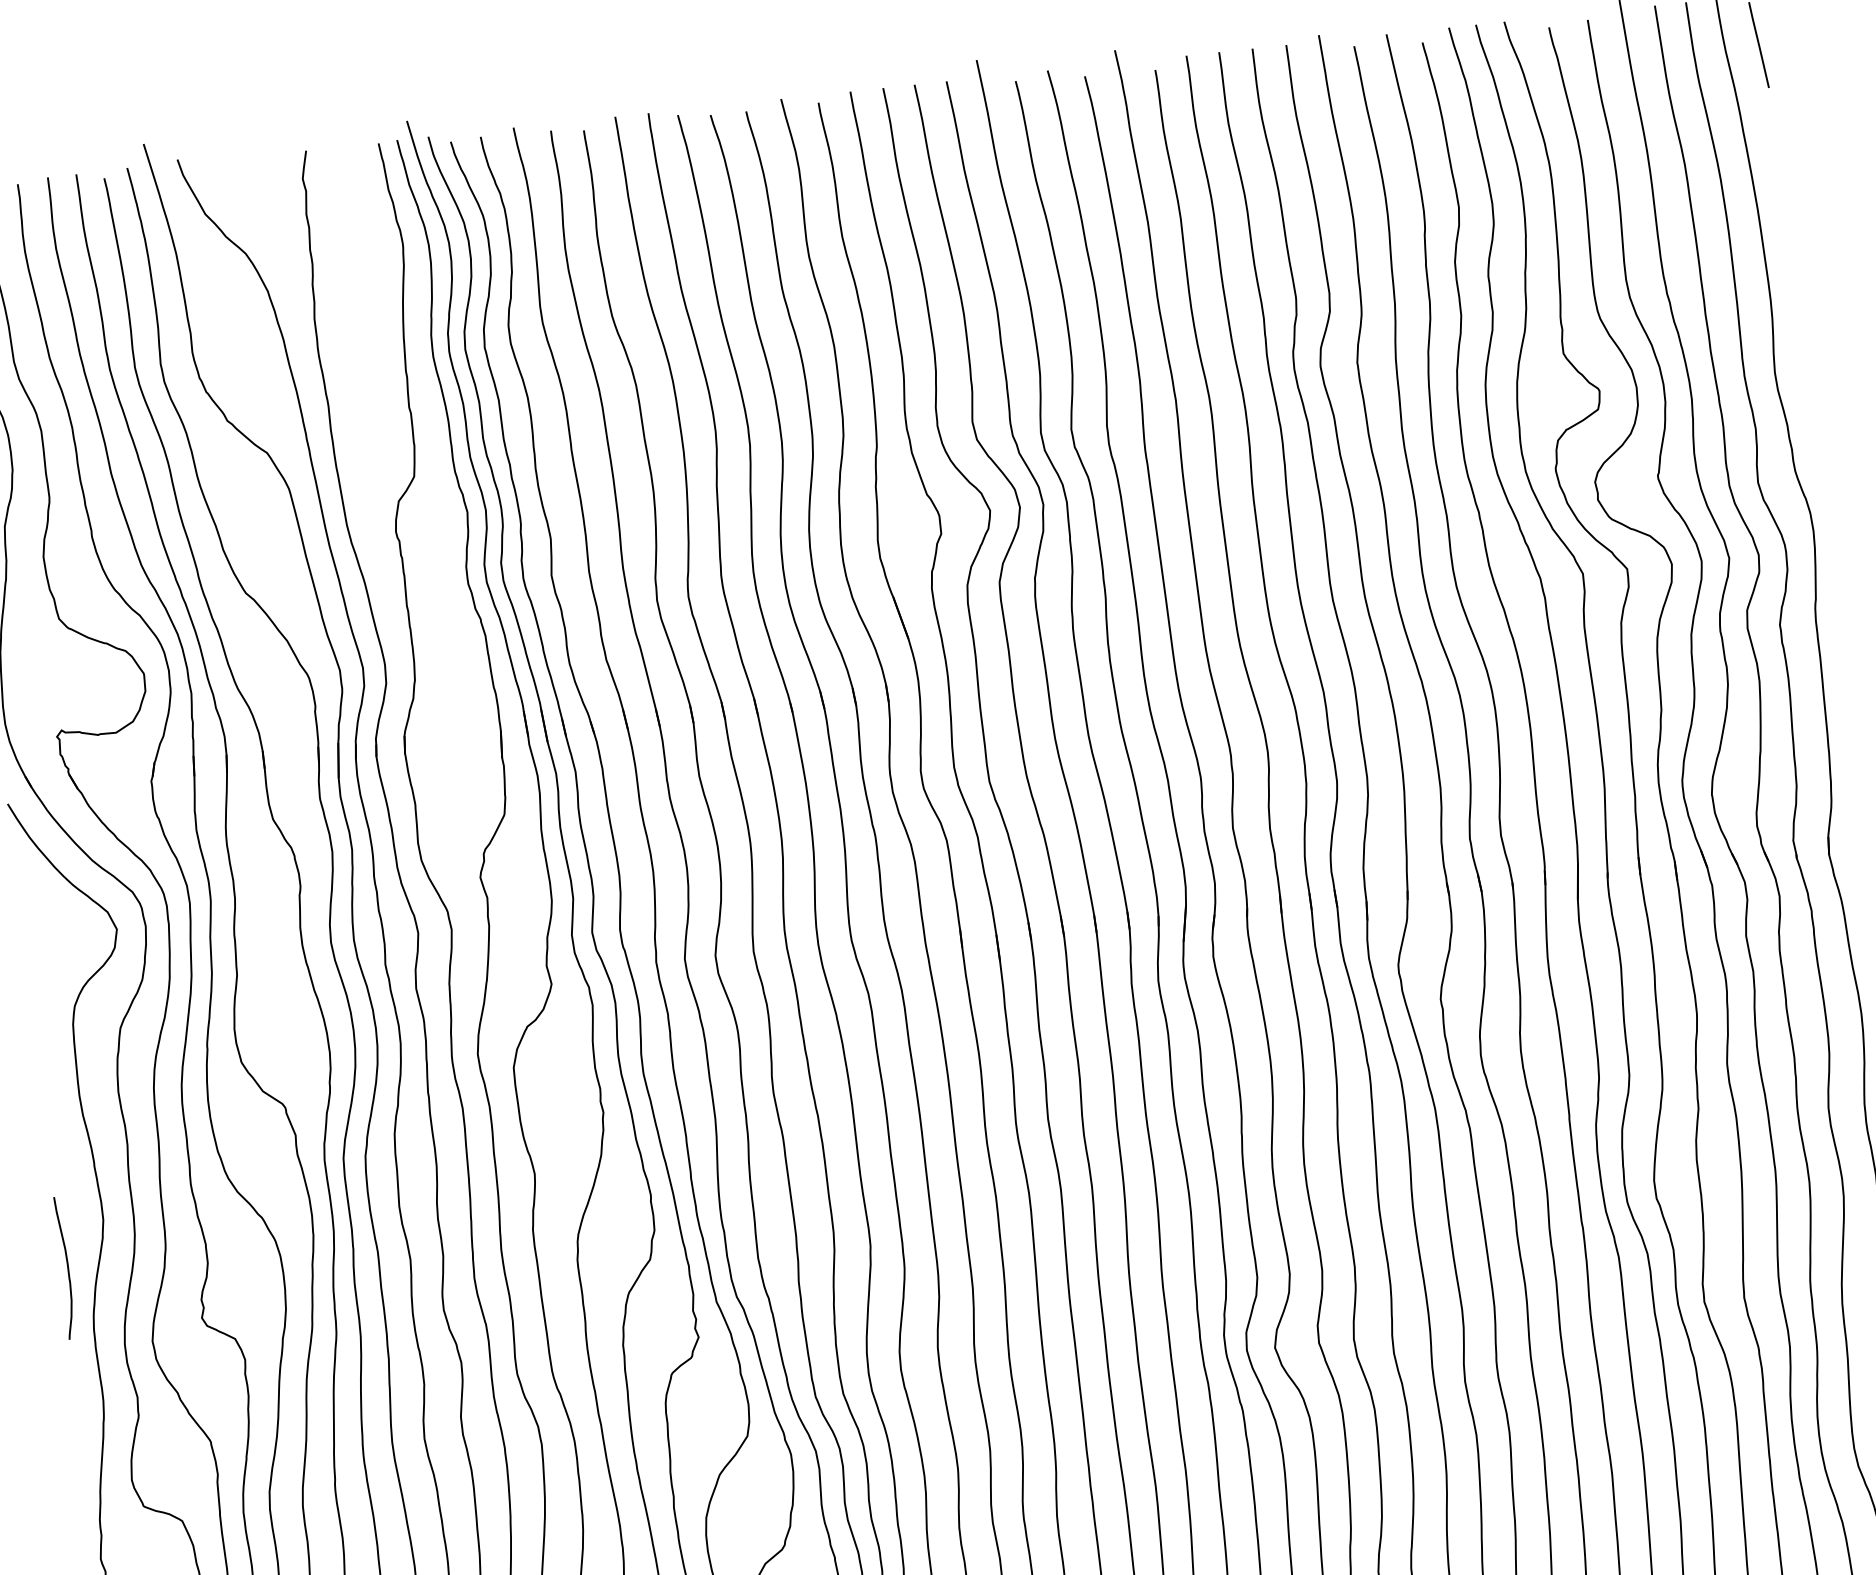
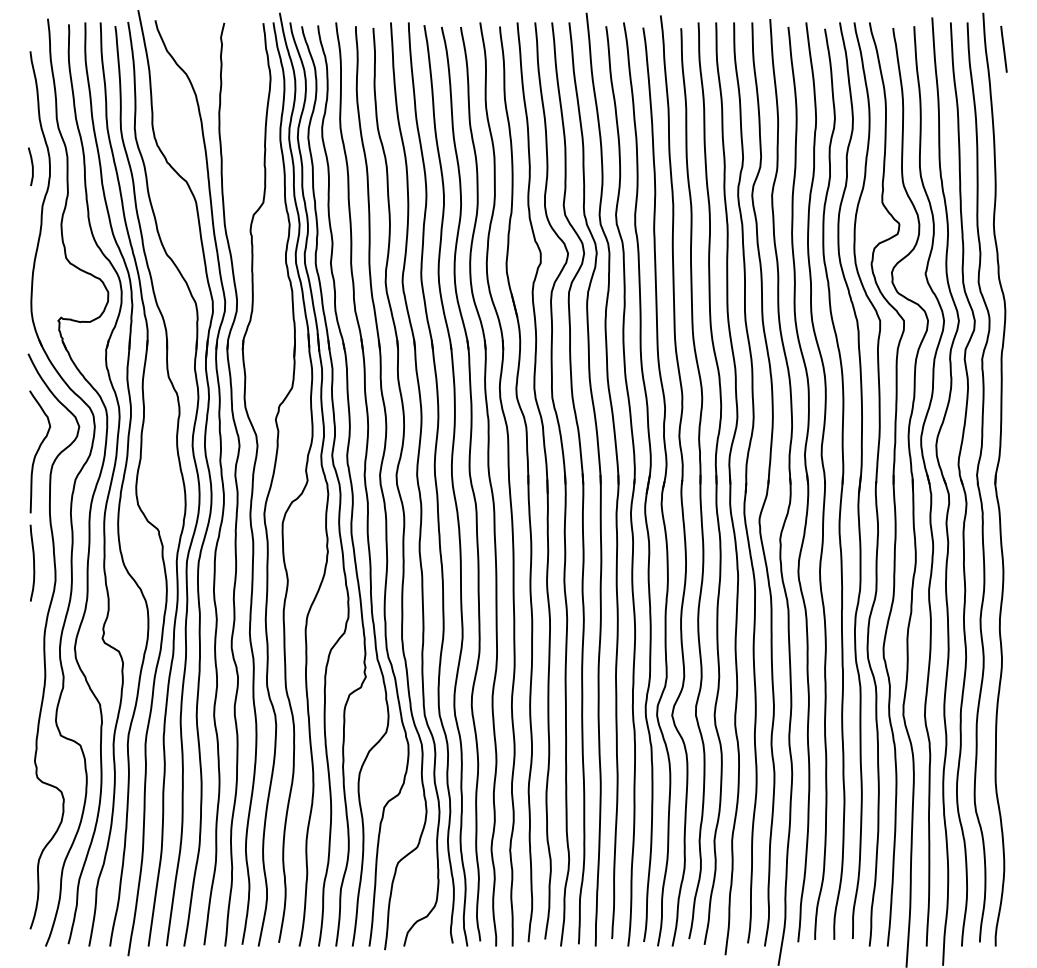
curve: (47, 981) -> (39, 450), added
curve: (66, 1266) -> (33, 562), moved

